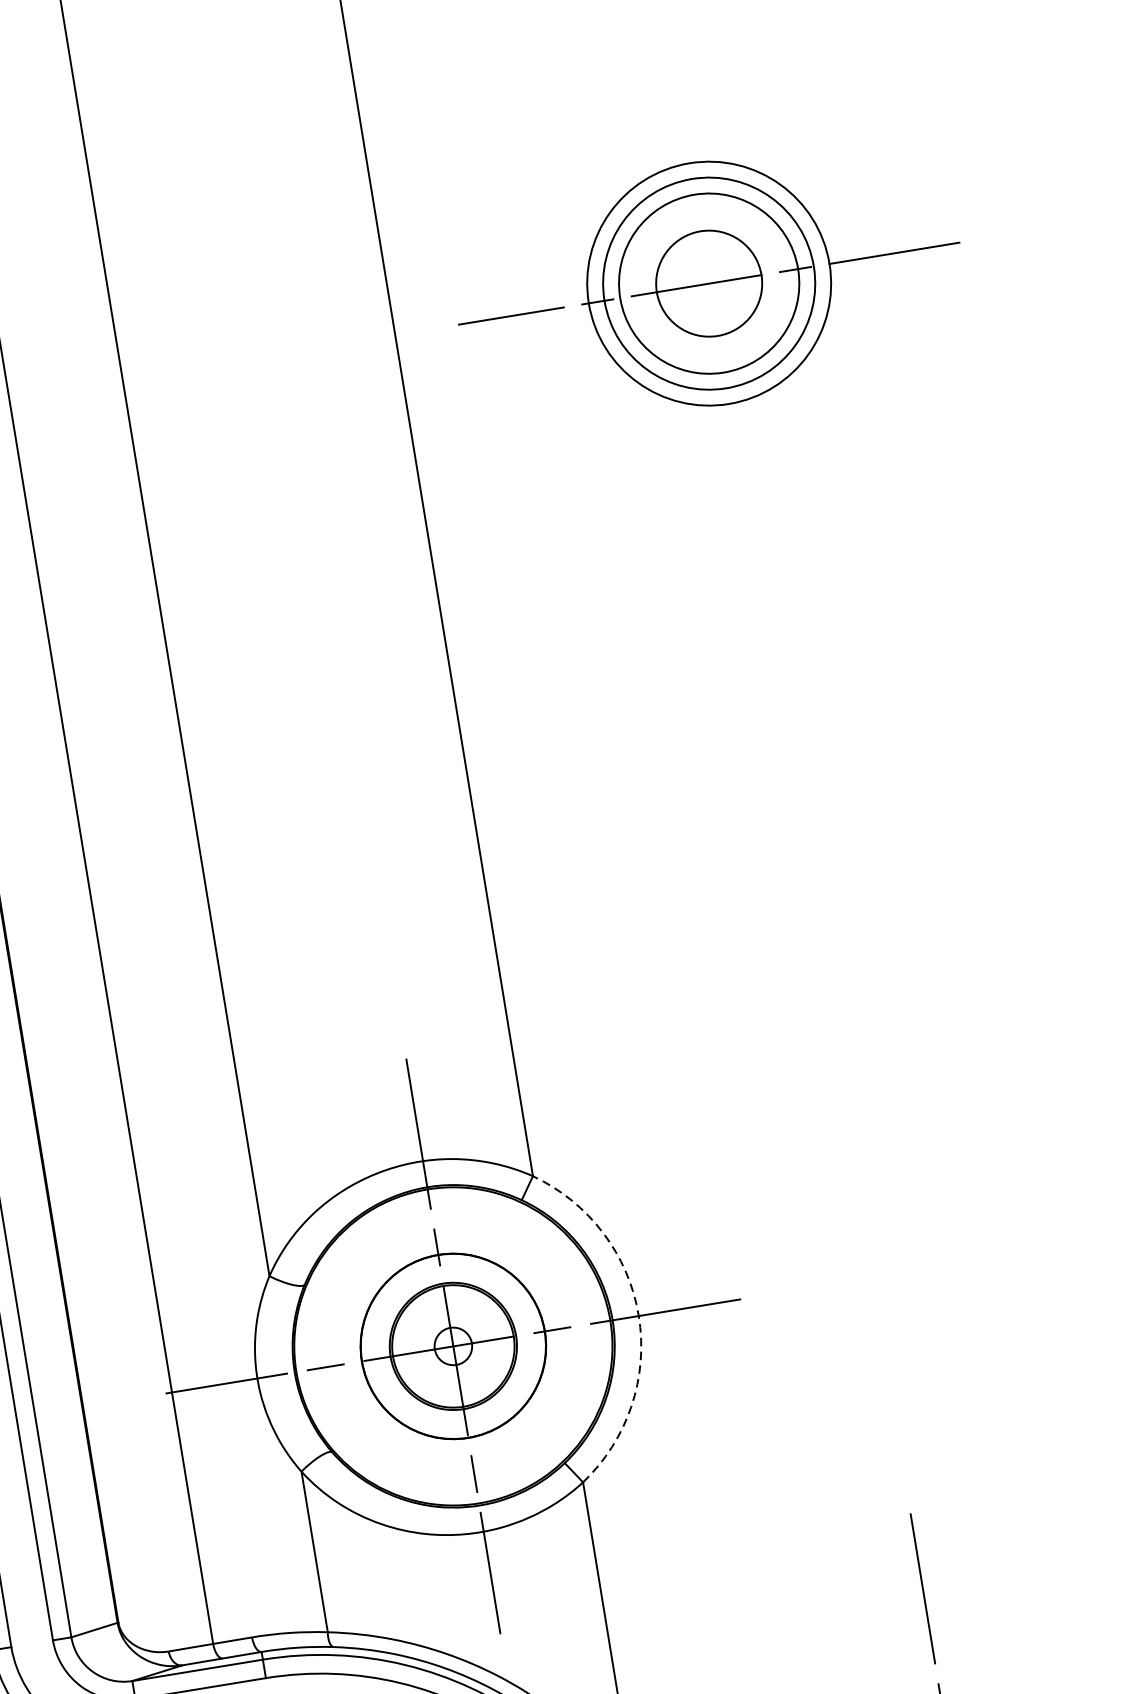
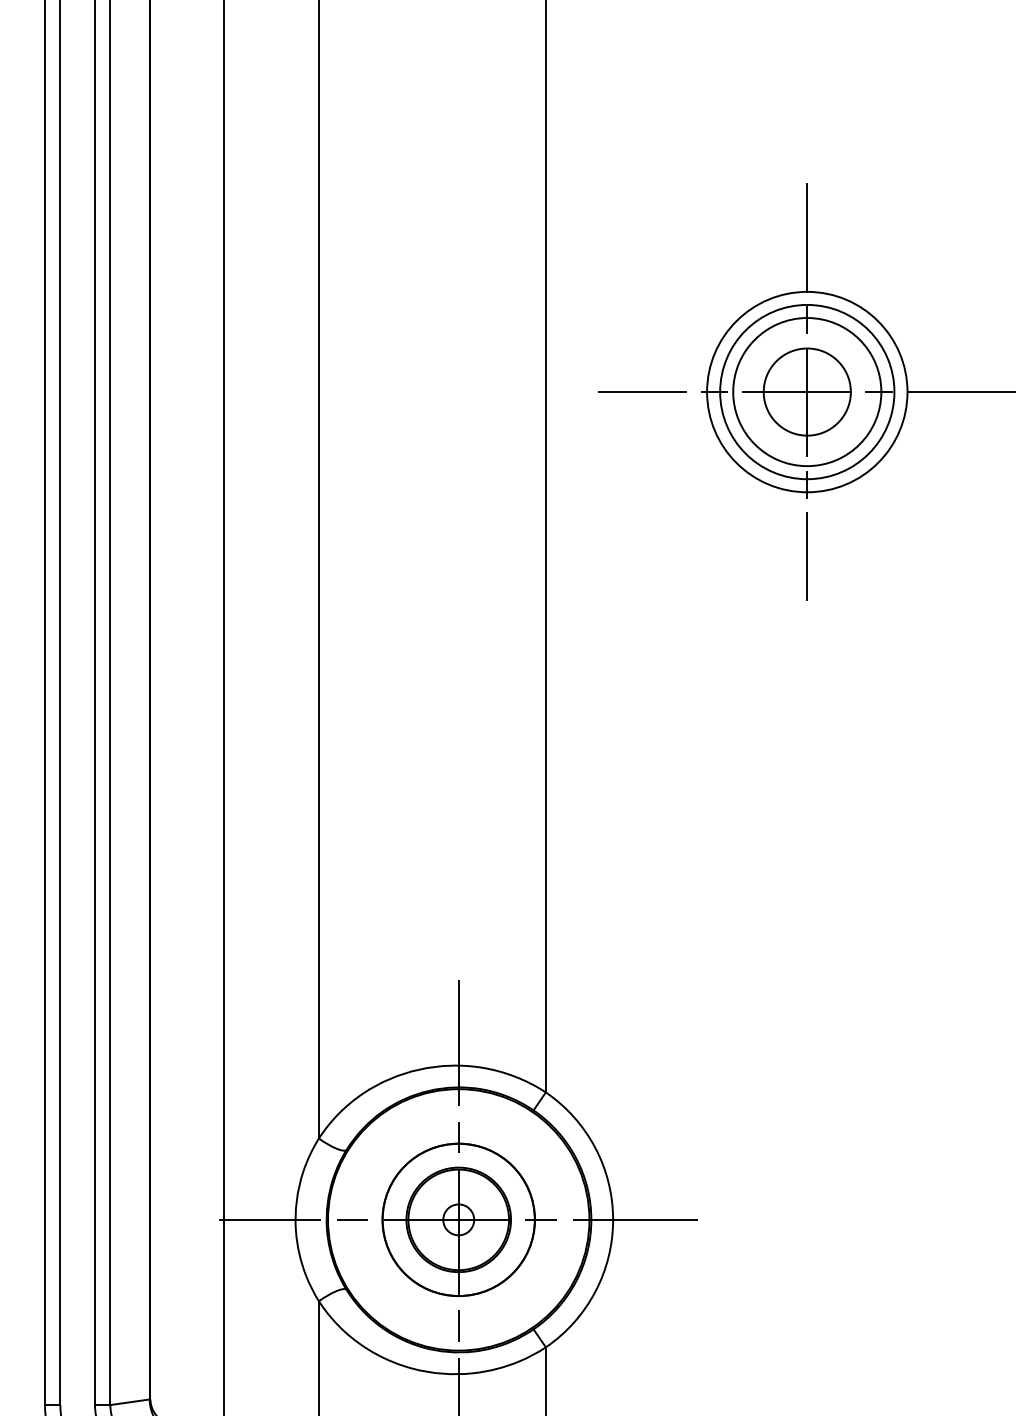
line: (709, 282) -> (807, 391), added
arc: (639, 1315) -> (613, 1219), dashed -> solid

